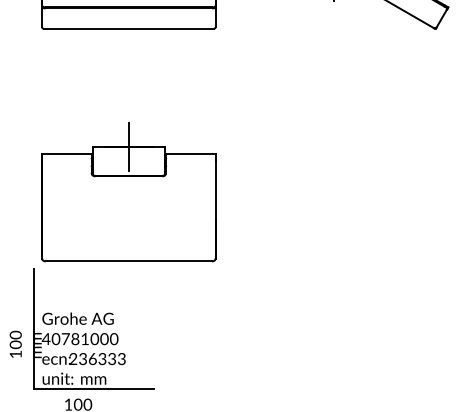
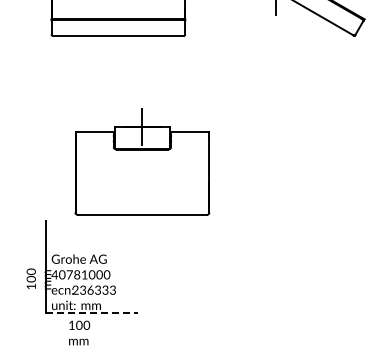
part: (129, 191) -> (142, 161), moved
line: (95, 389) -> (92, 313), solid -> dashed

